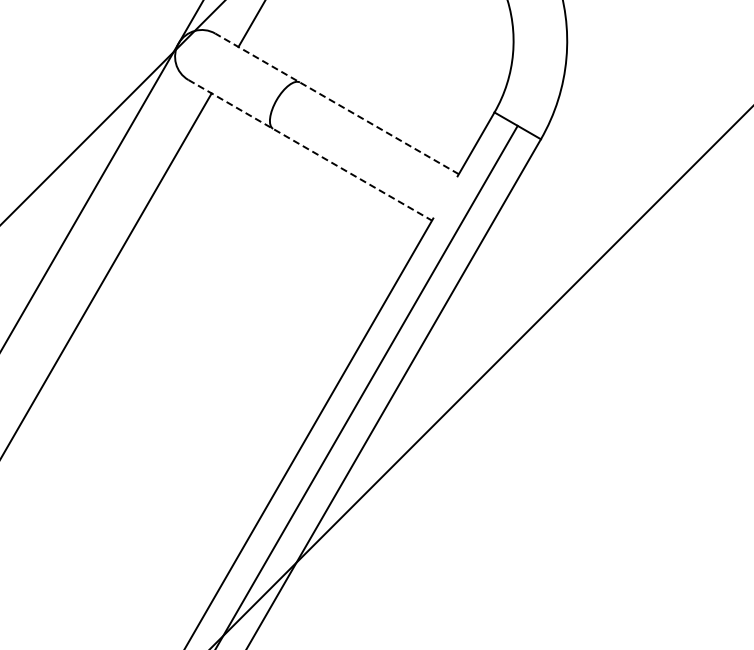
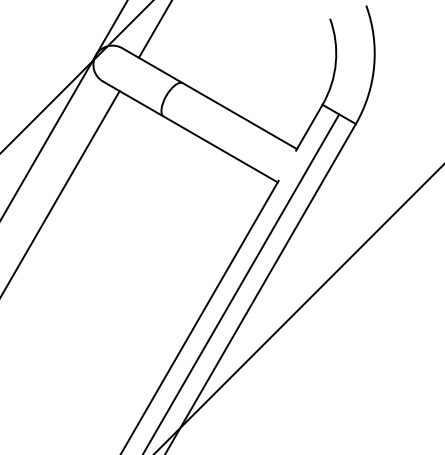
line: (337, 103) -> (209, 98), dashed -> solid
line: (310, 150) -> (190, 132), dashed -> solid

